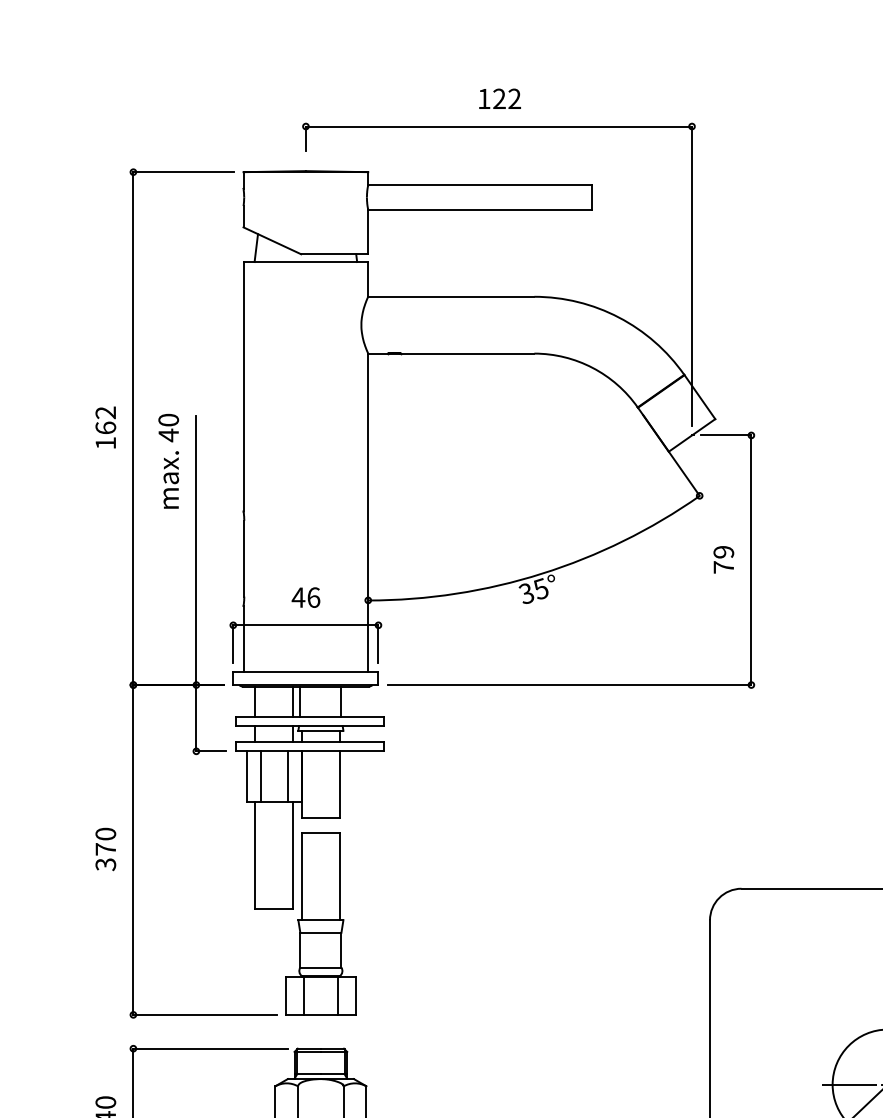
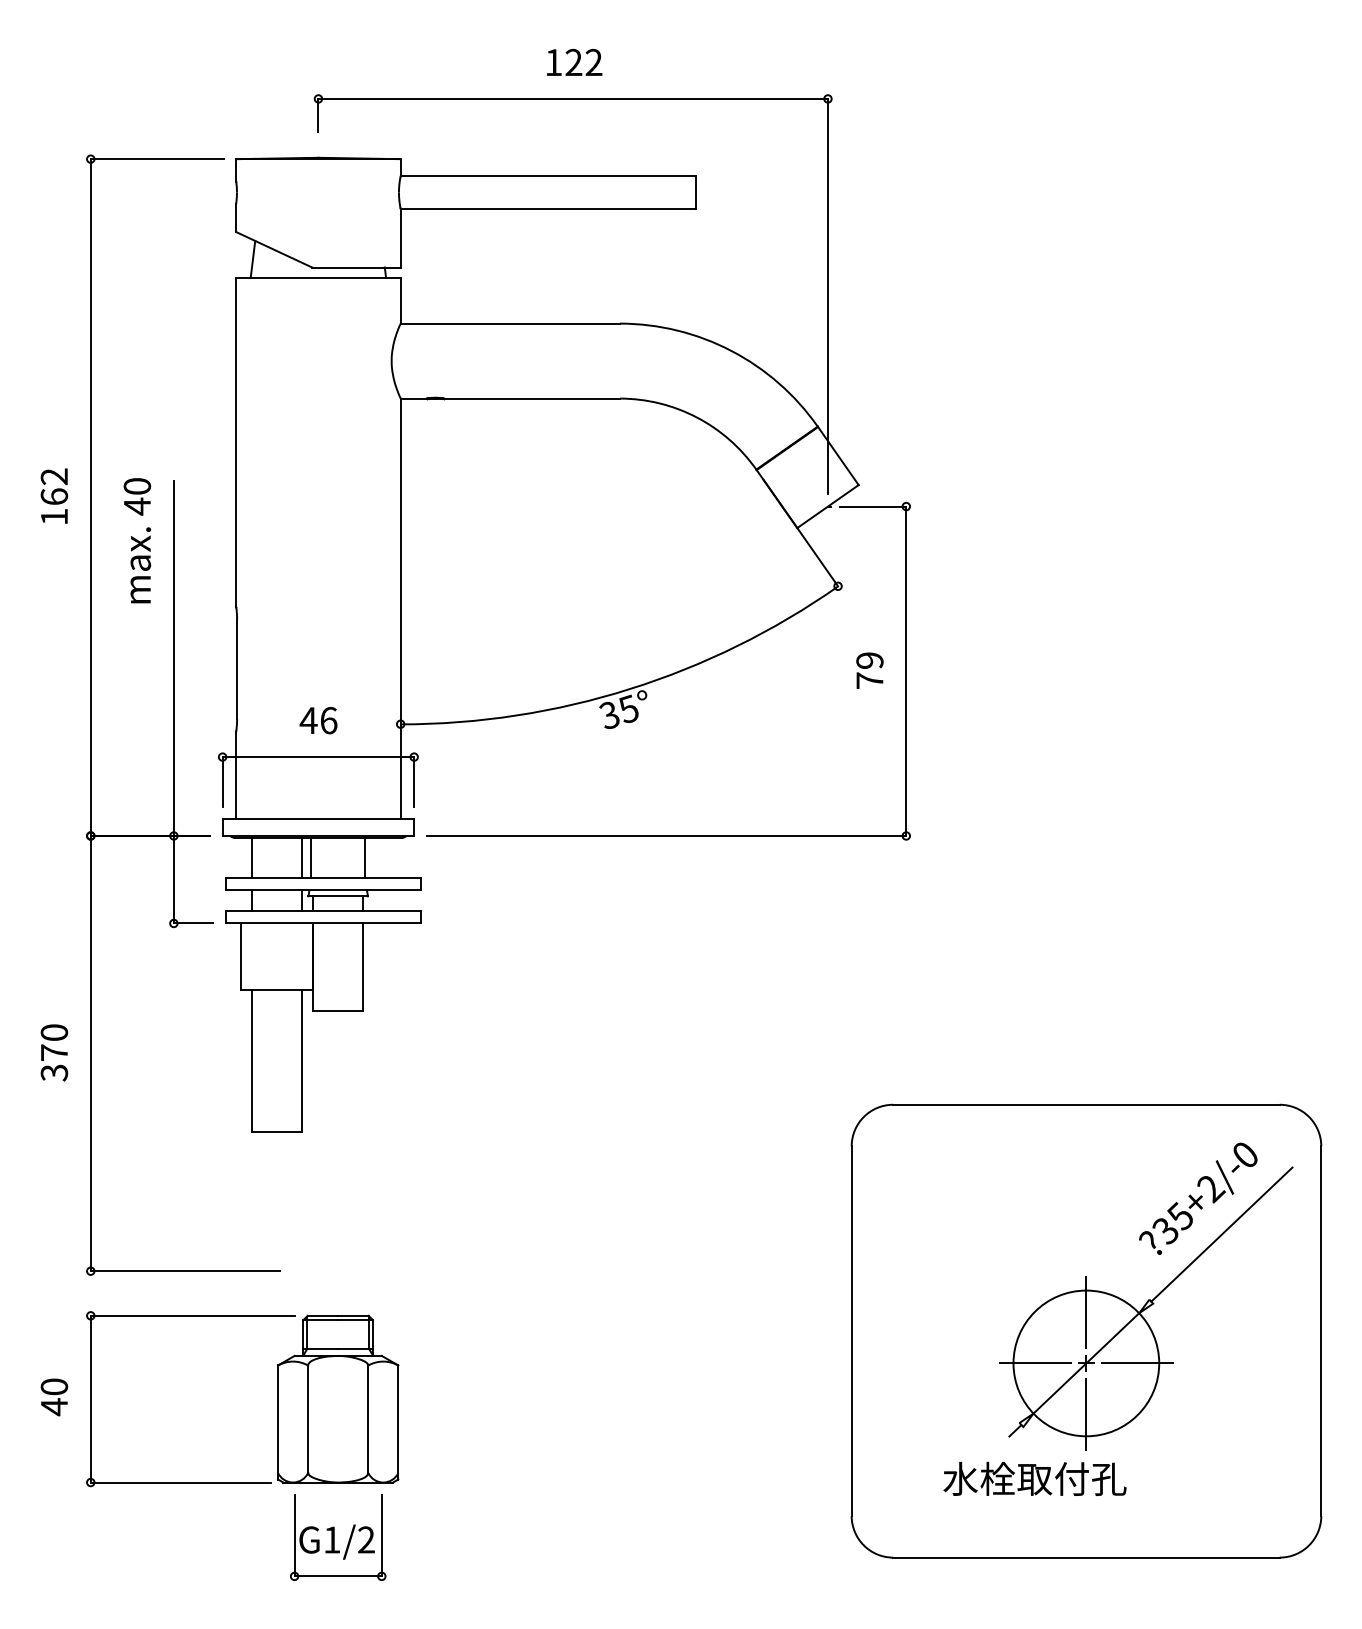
line: (260, 776) -> (258, 956), removed
line: (287, 776) -> (294, 956), removed
part: (320, 924) -> (337, 1151), removed

